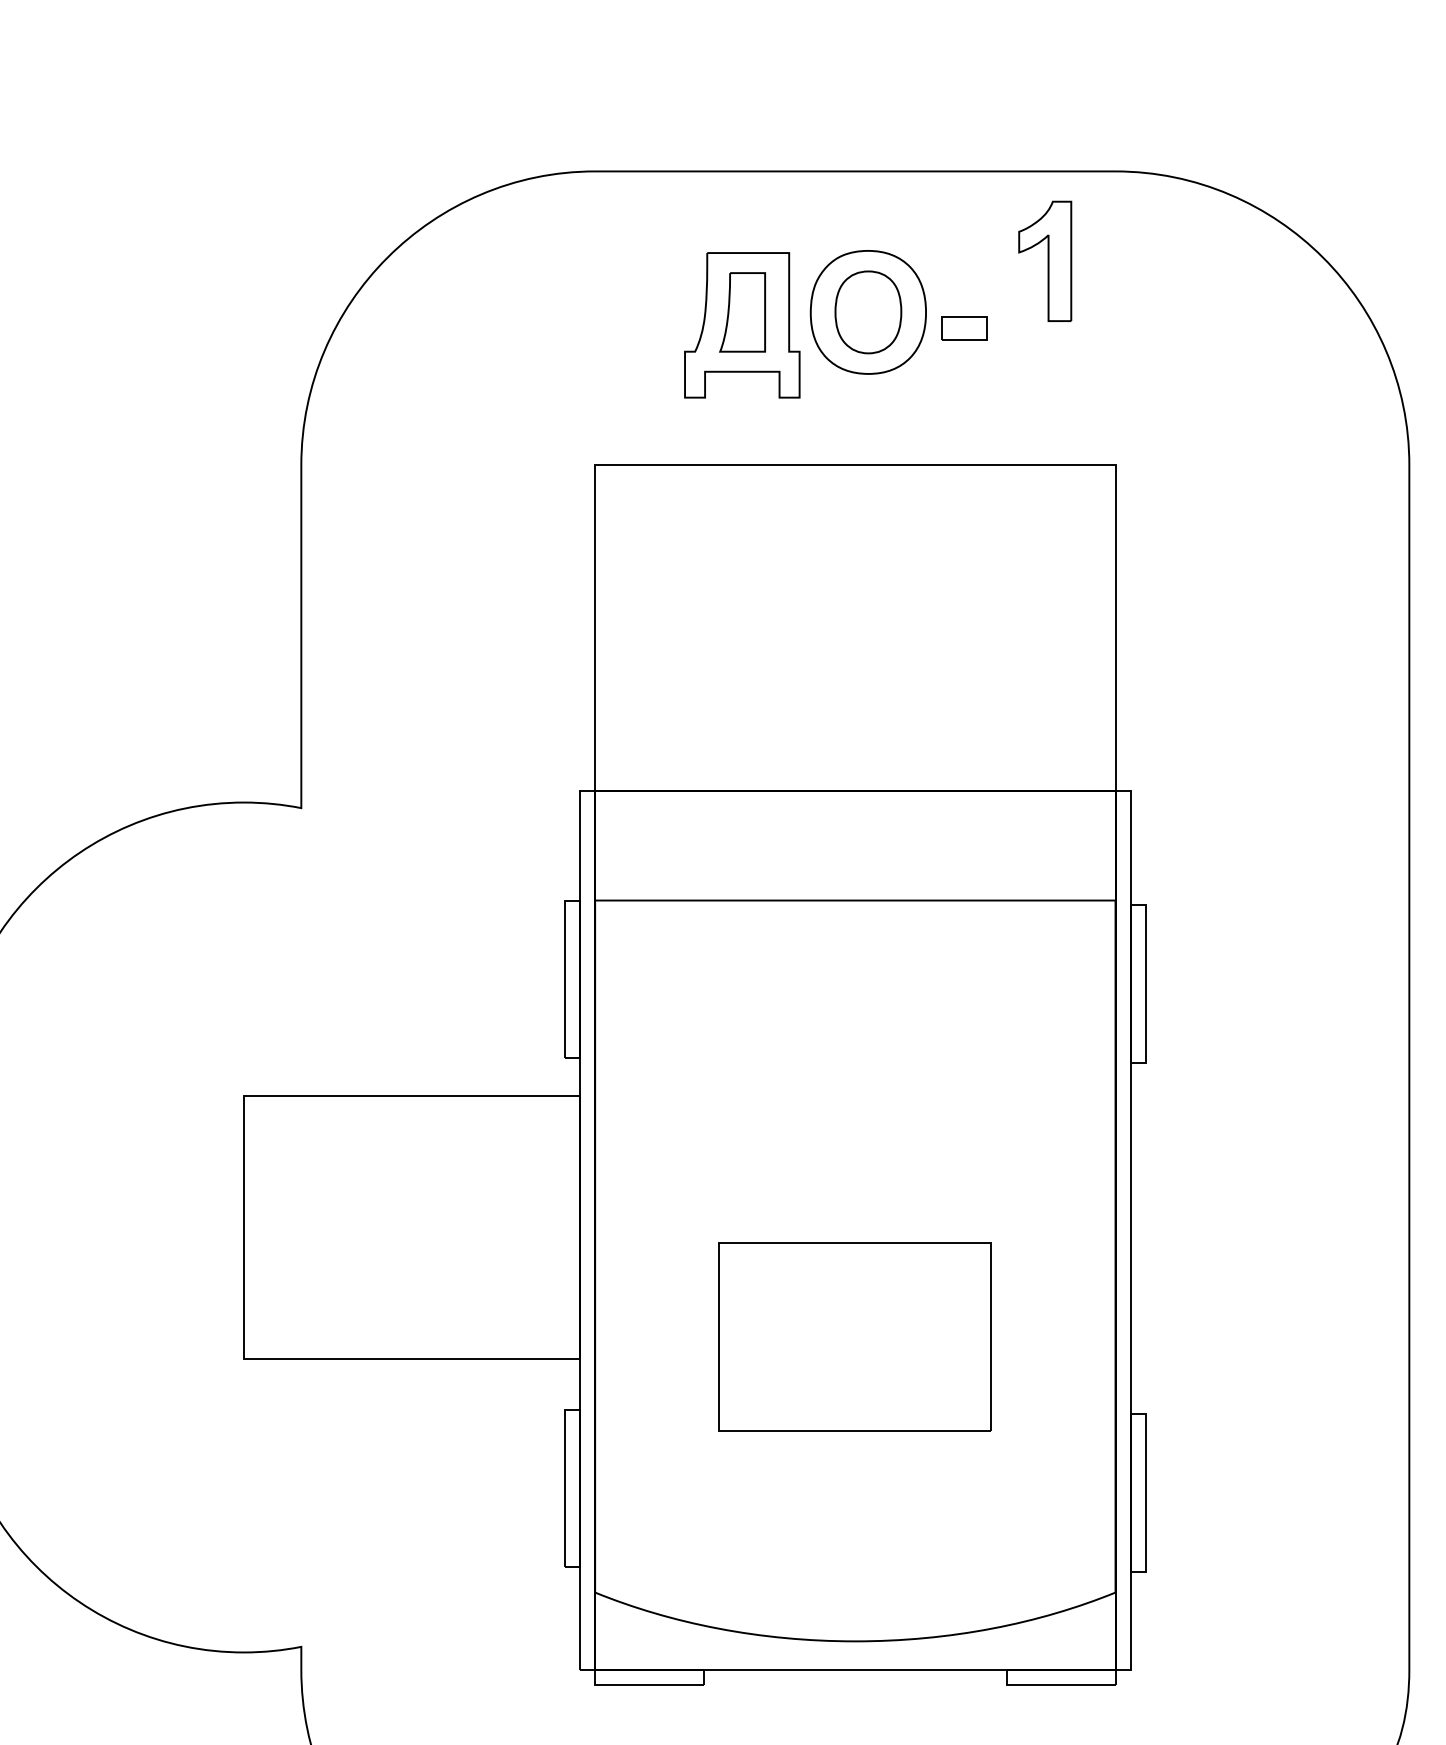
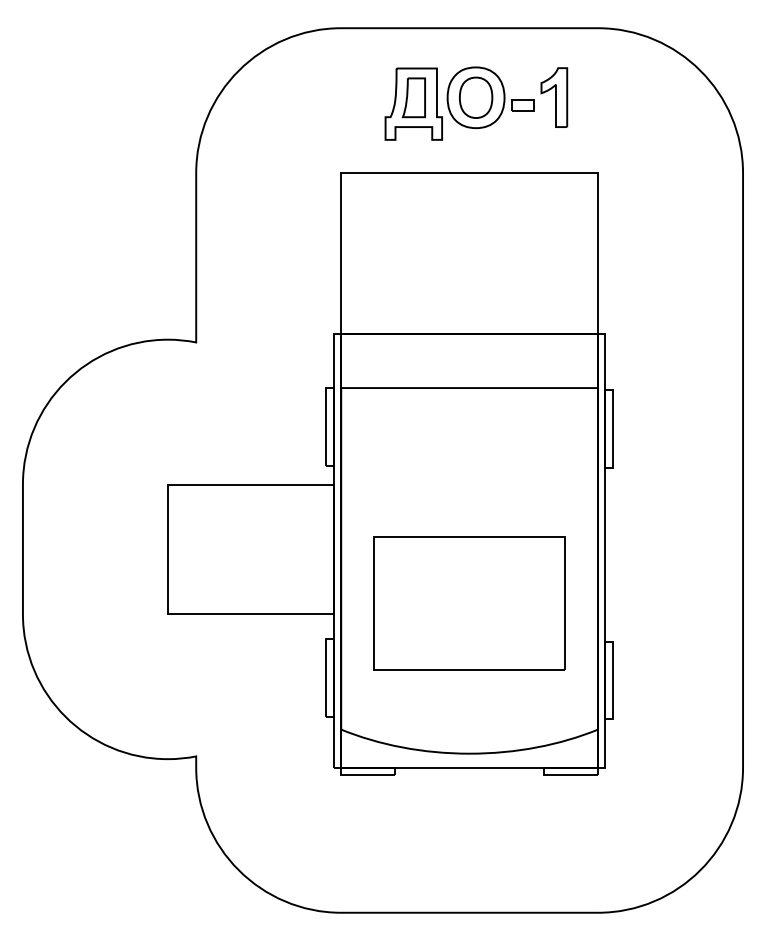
part: (1045, 261) -> (554, 97), moved
part: (855, 1337) -> (469, 603), size x1.43

